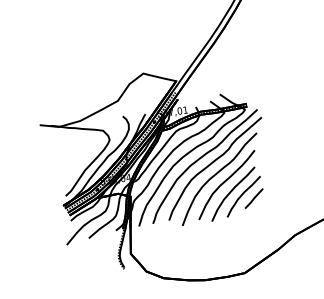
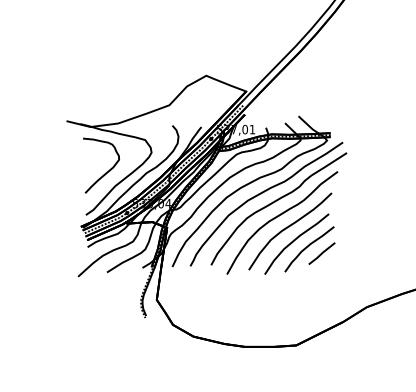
curve: (76, 160) -> (105, 172), added

